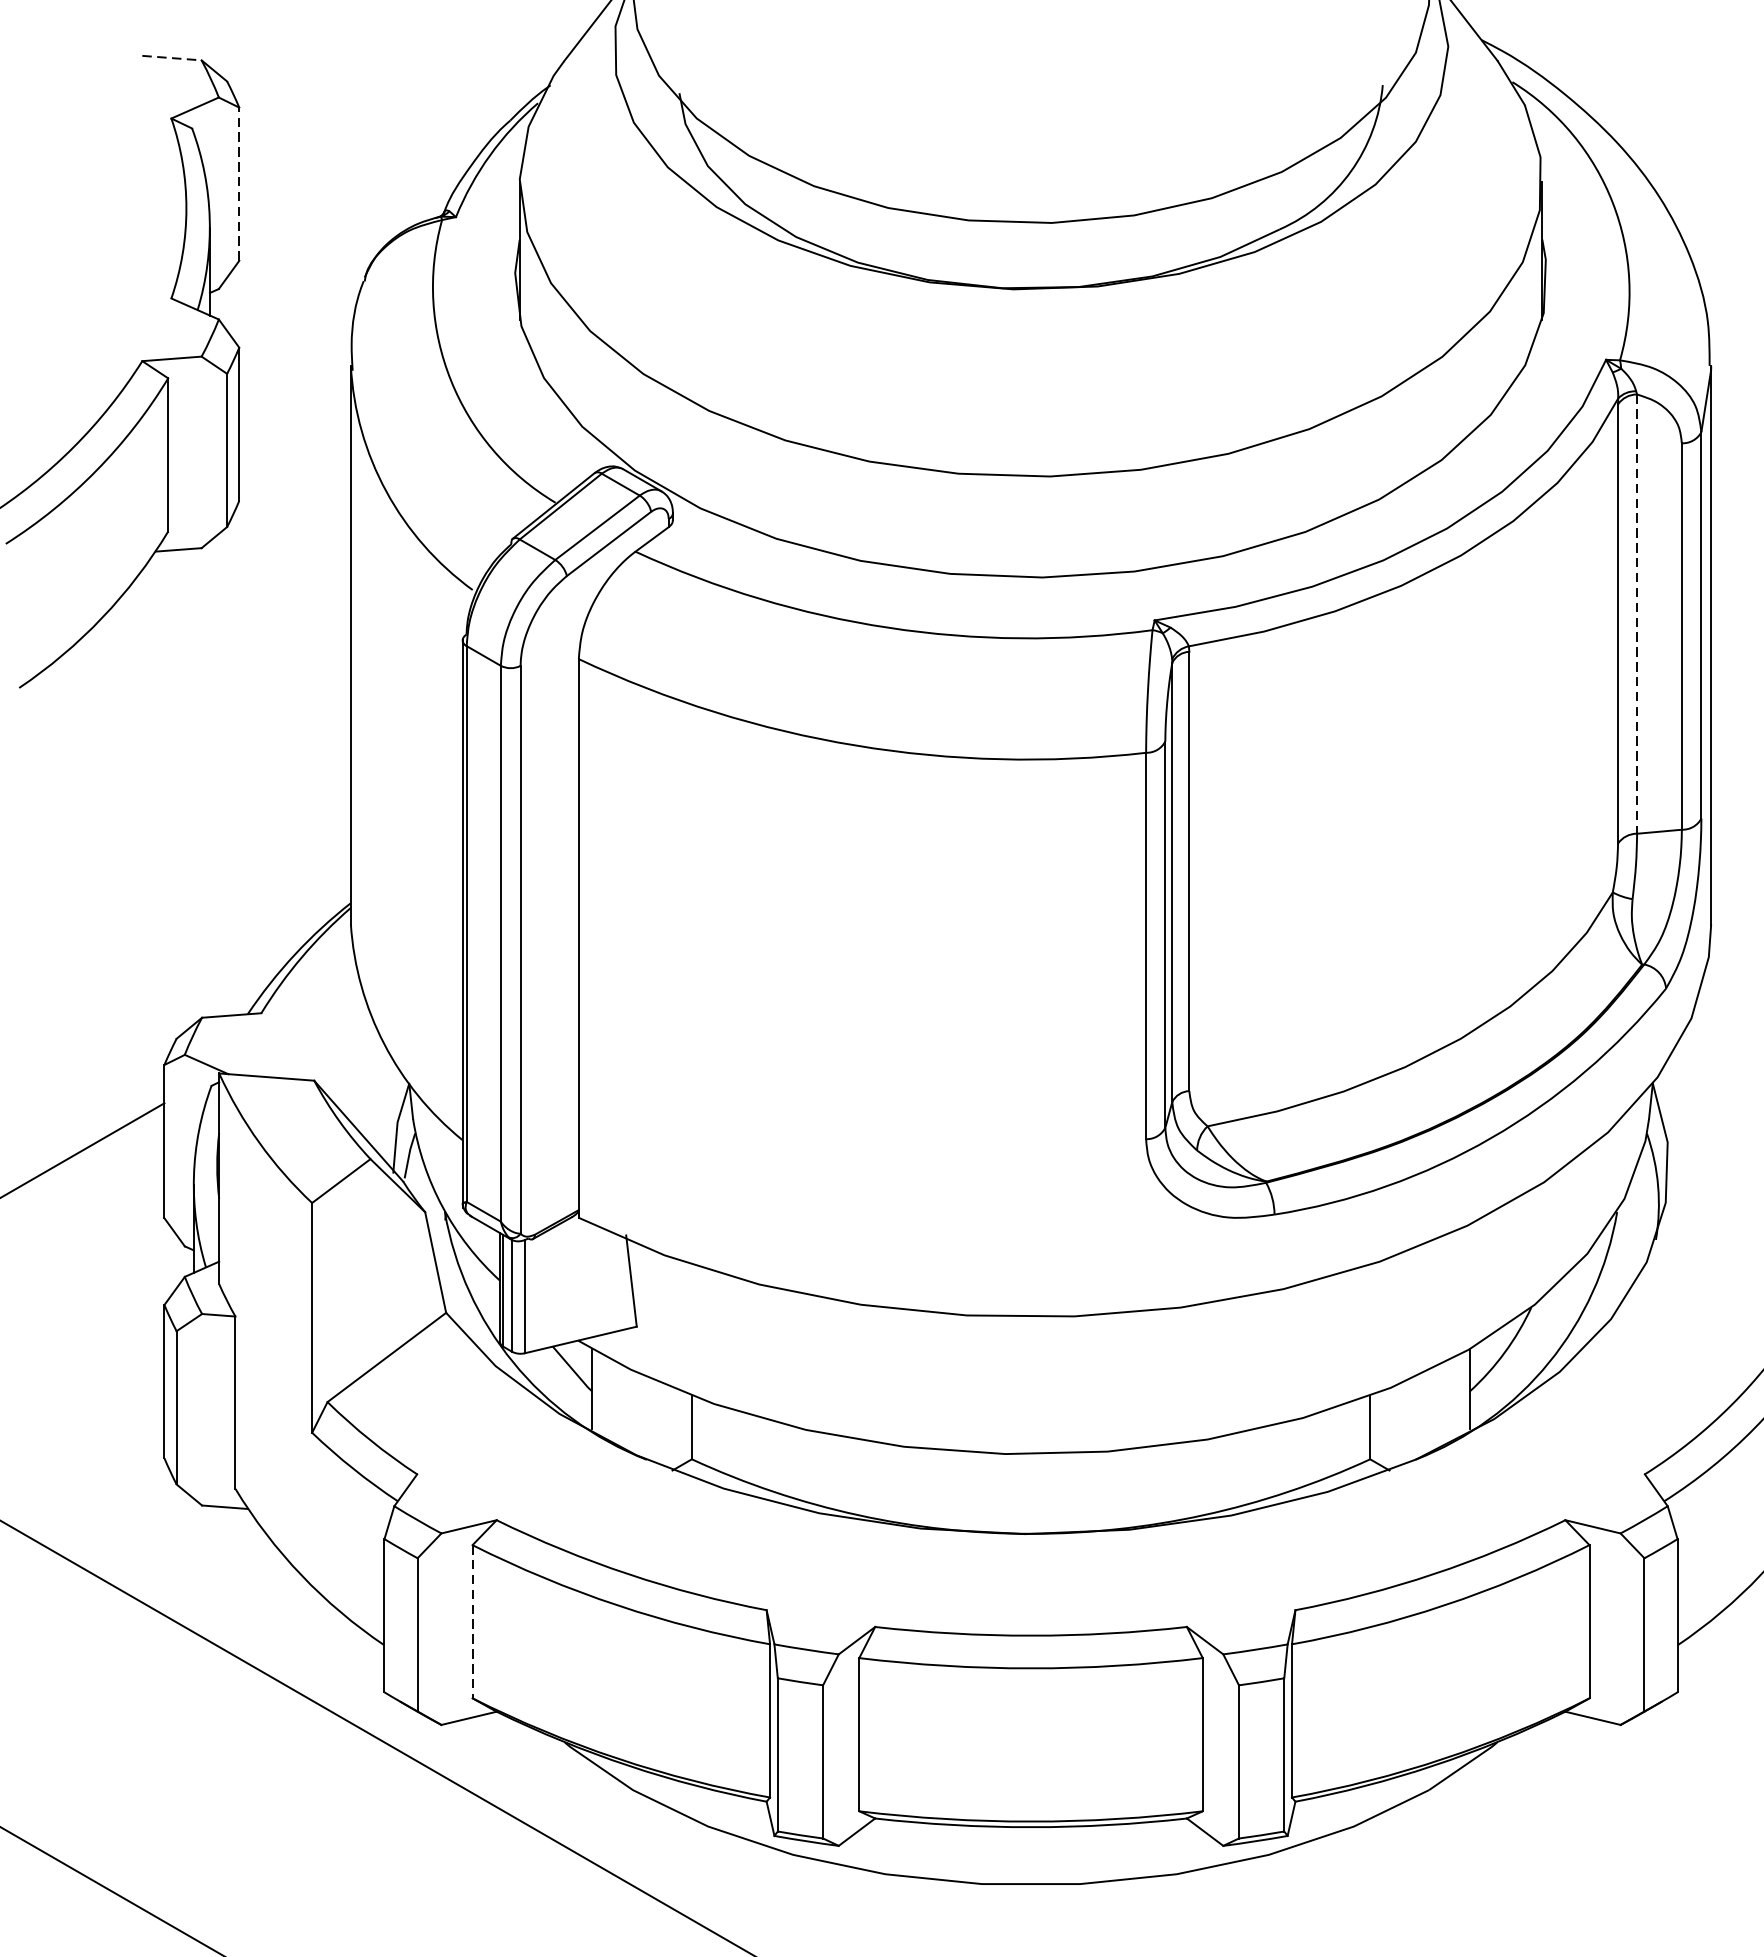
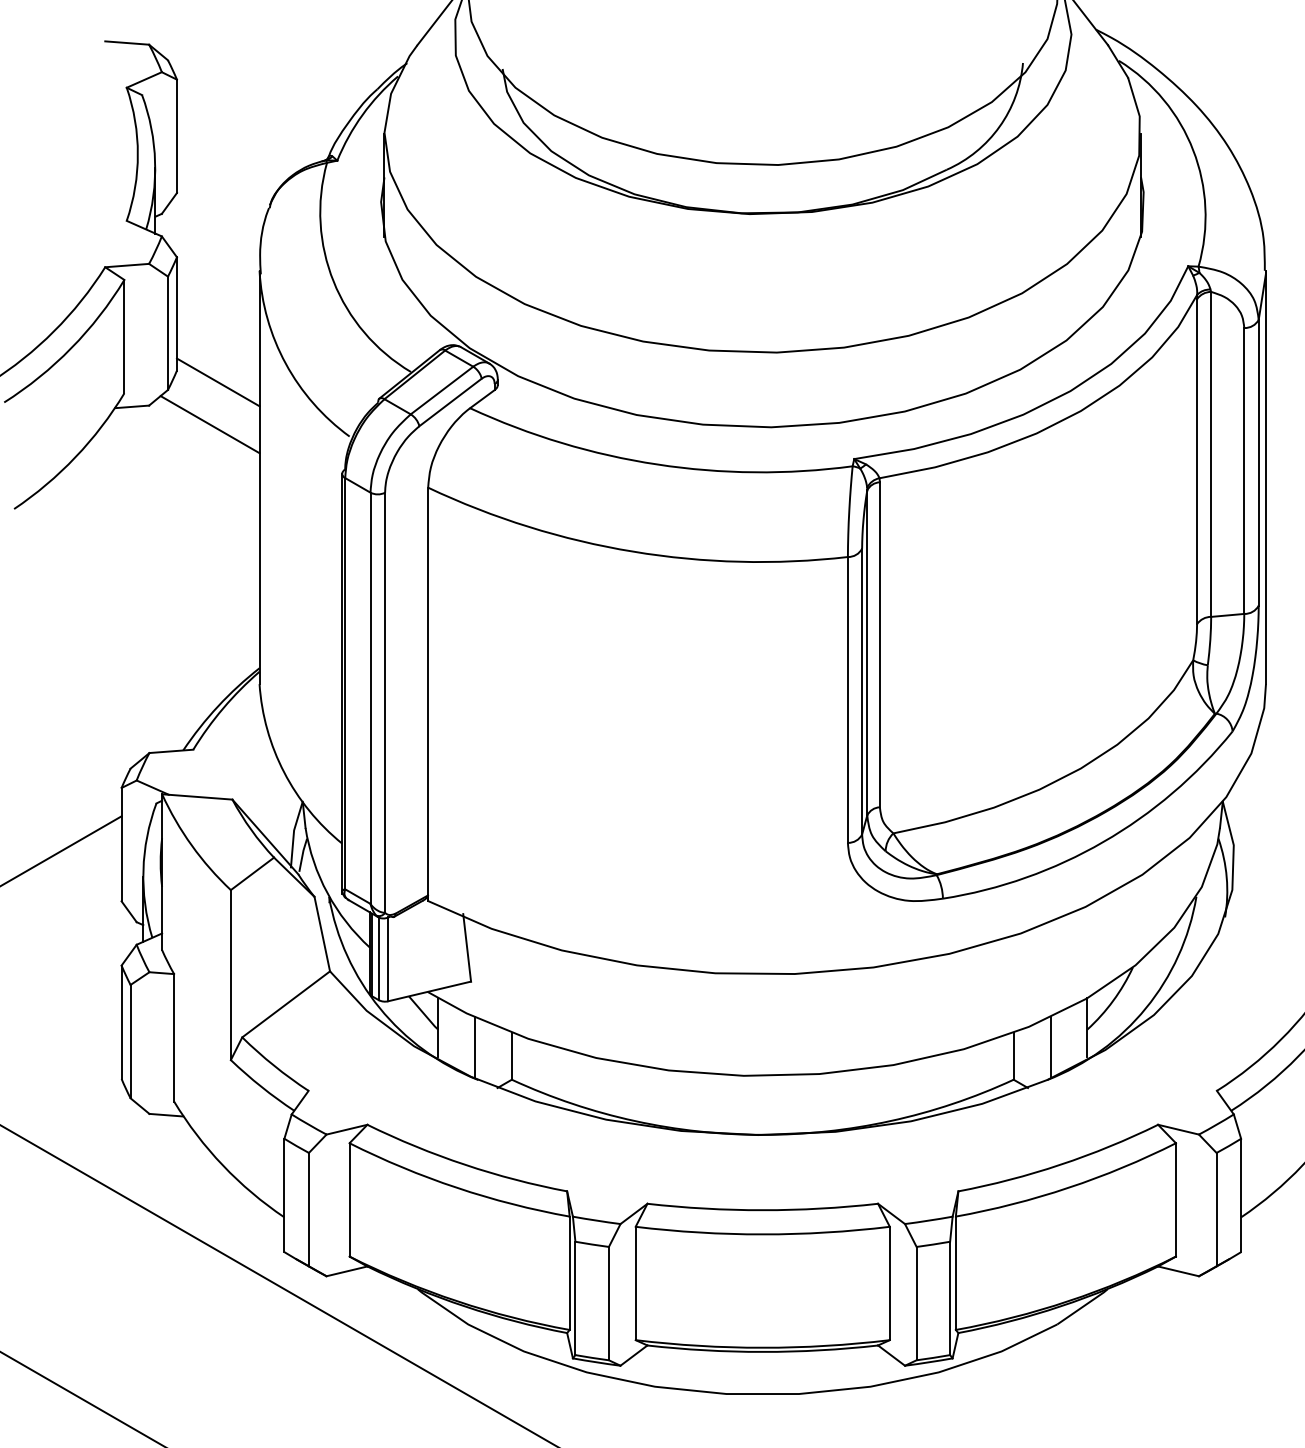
line: (172, 58) -> (127, 43), dashed -> solid
line: (238, 184) -> (176, 136), dashed -> solid
line: (294, 516) -> (217, 382), added
line: (283, 573) -> (209, 424), added
line: (1637, 614) -> (1211, 454), dashed -> solid
line: (641, 1415) -> (474, 1047), added
line: (1419, 1415) -> (1050, 1047), added
line: (472, 1621) -> (349, 1199), dashed -> solid

